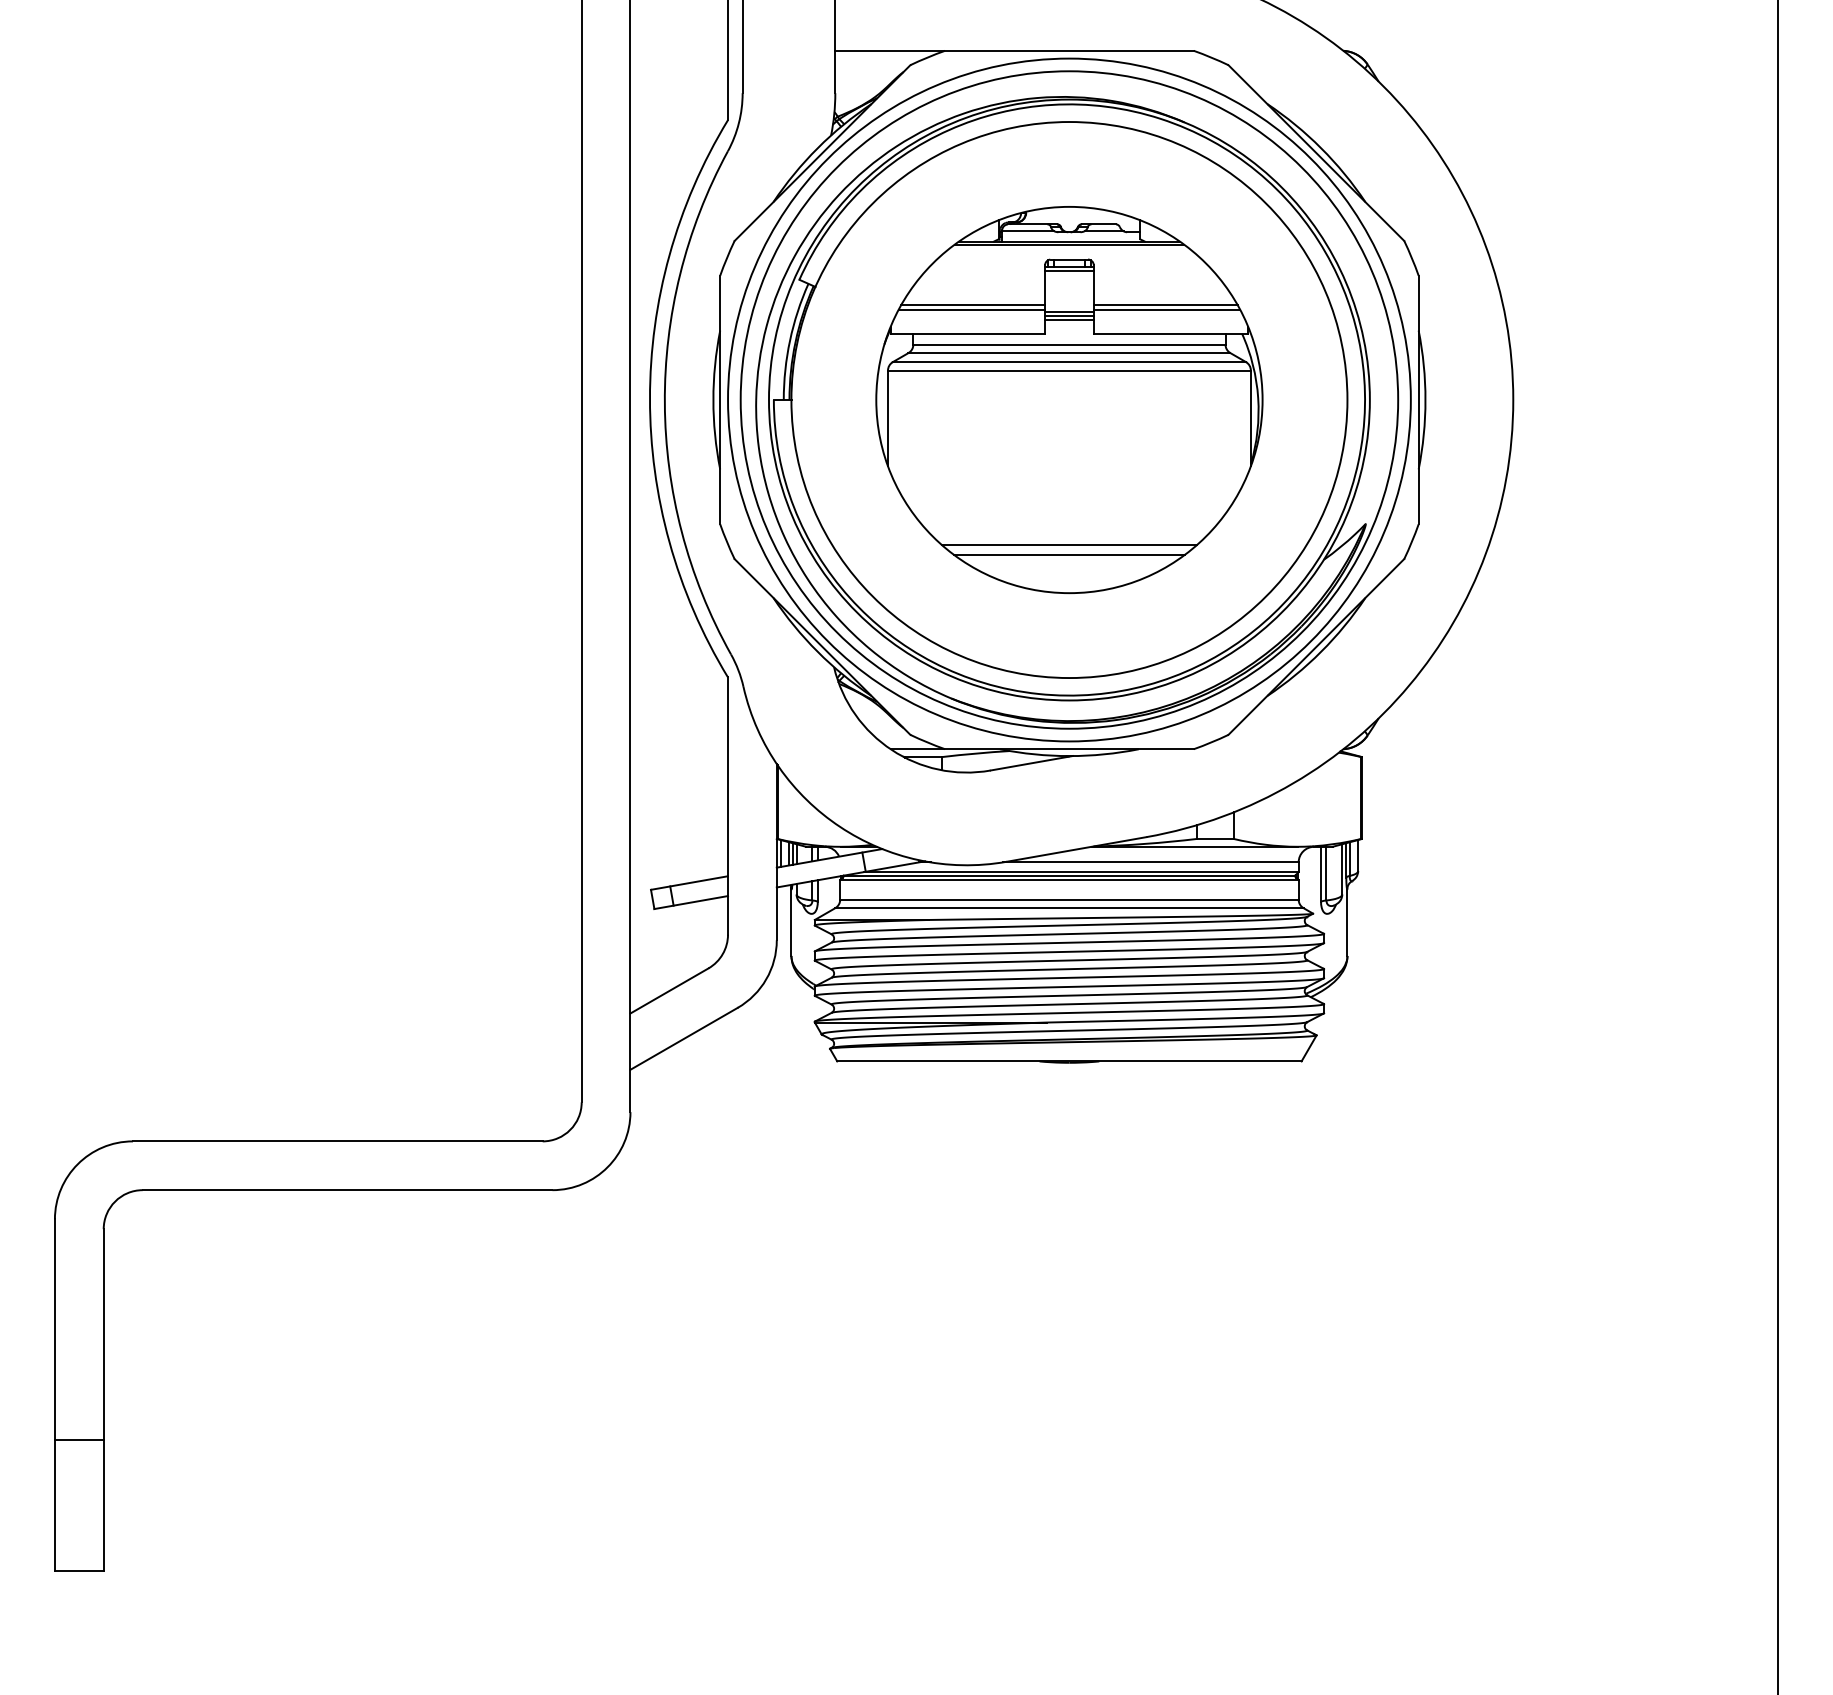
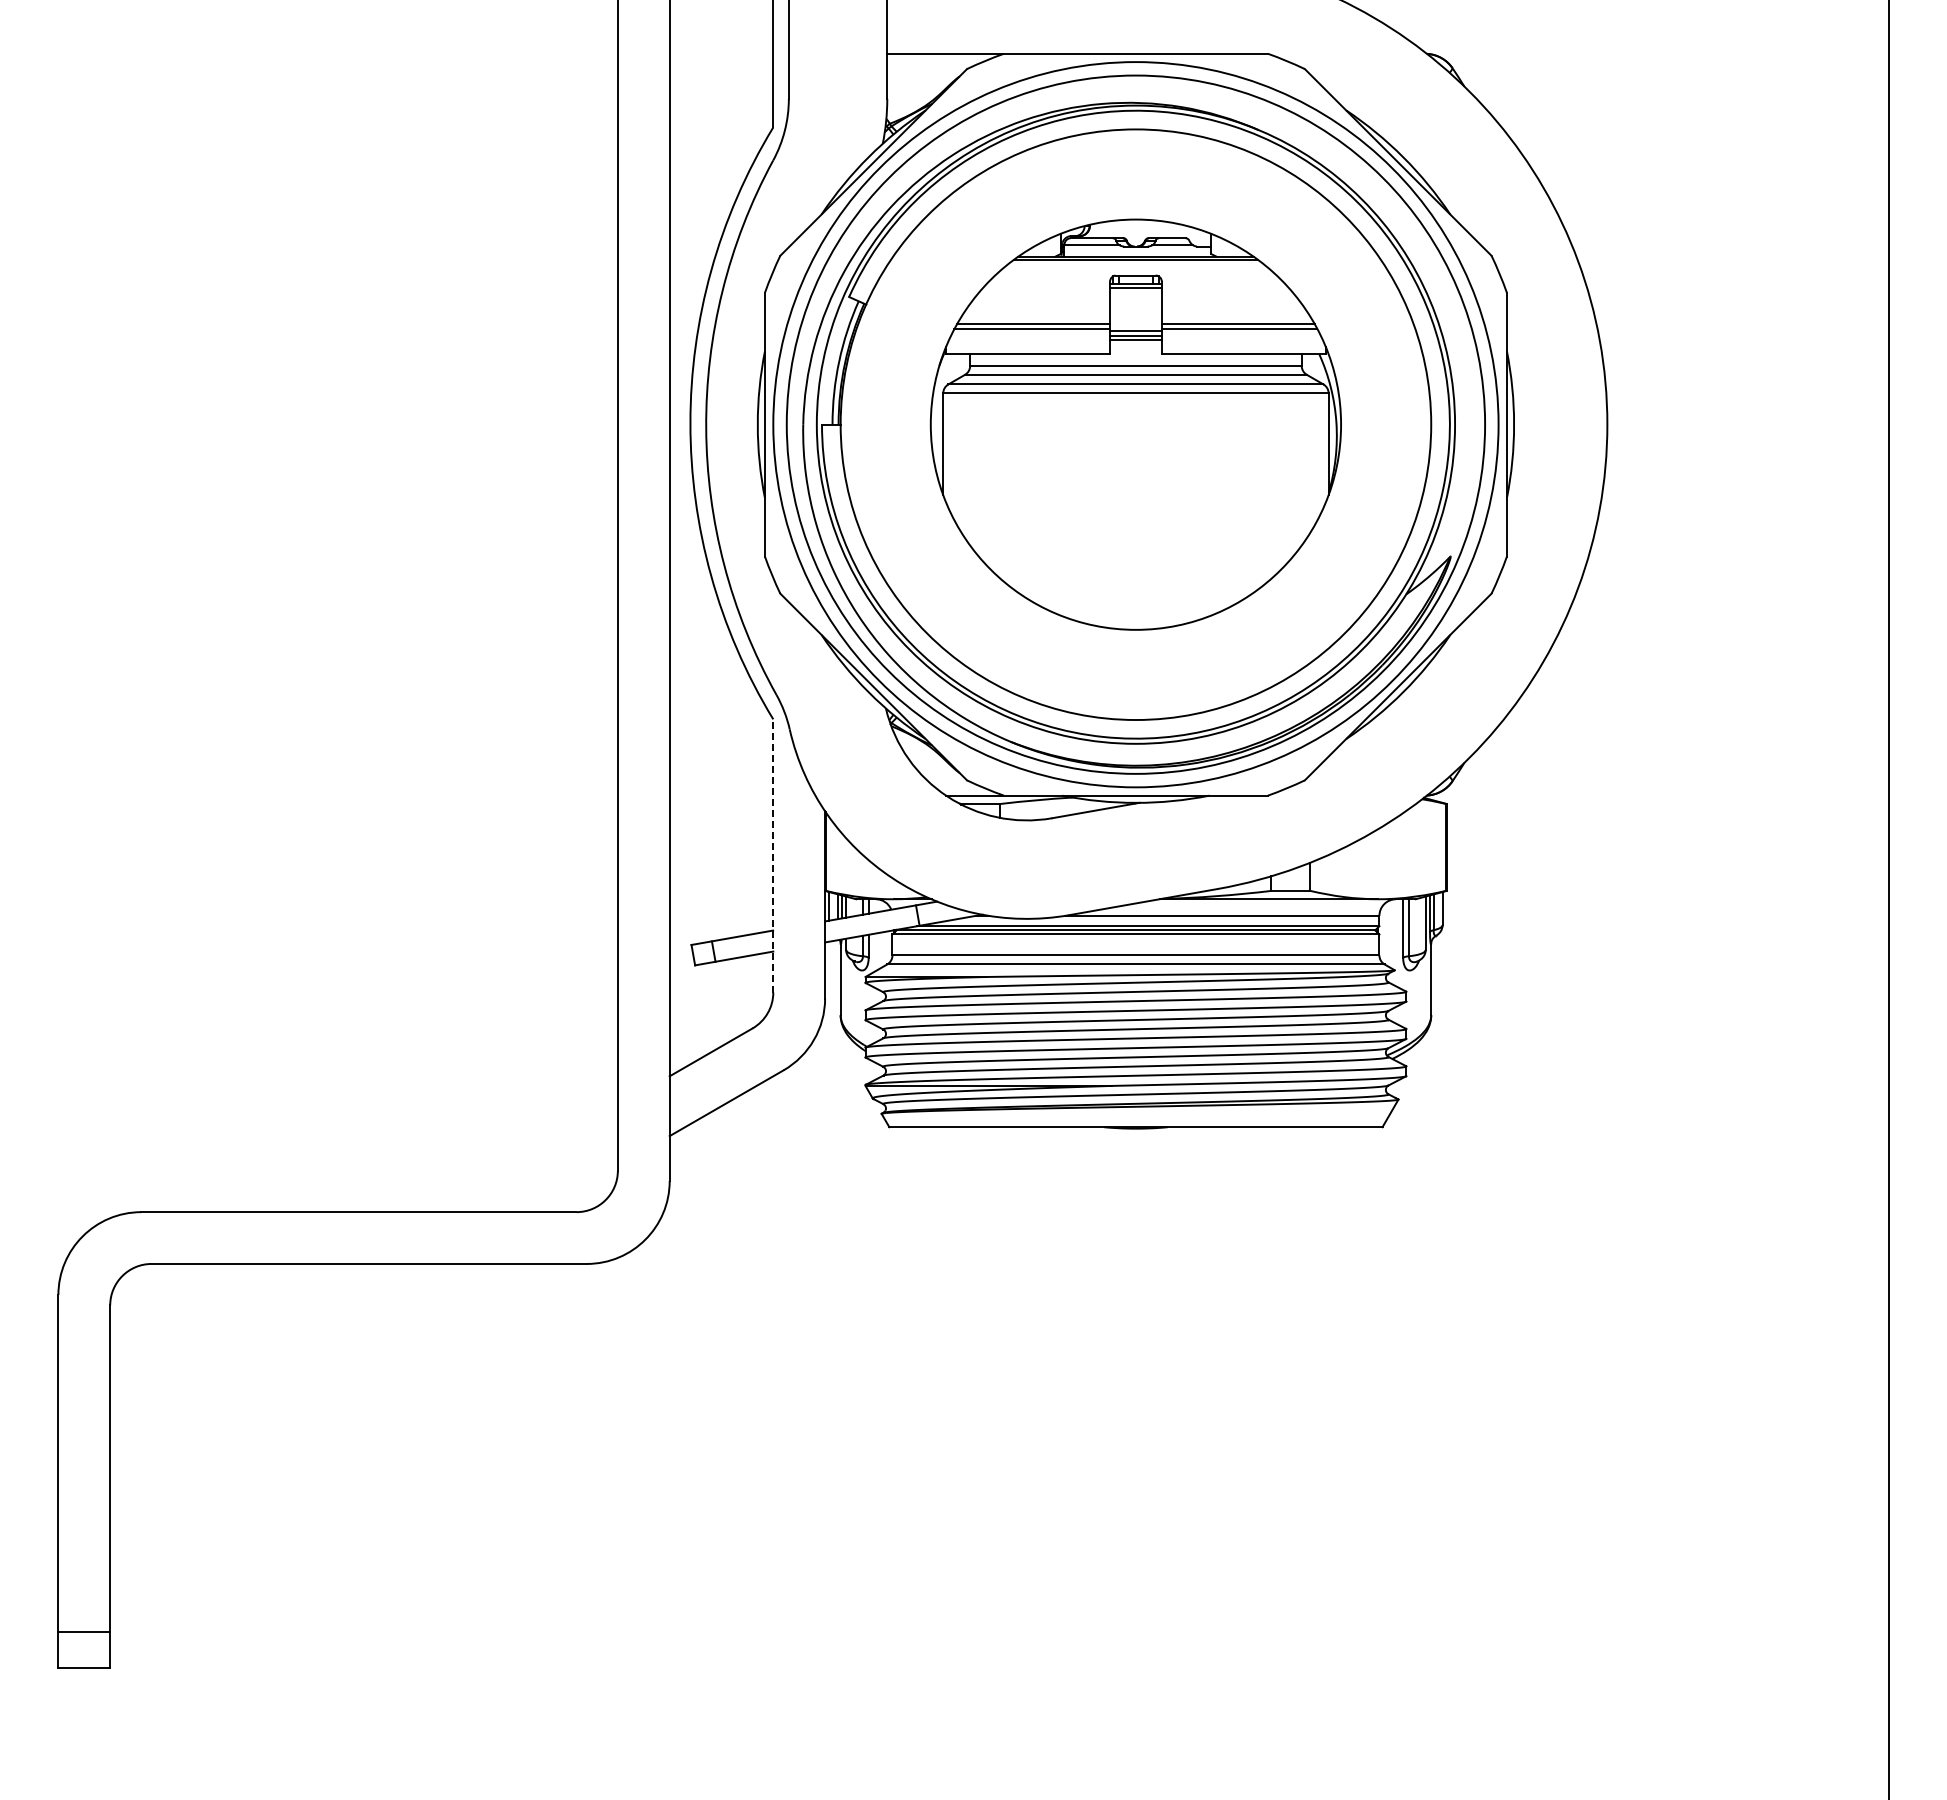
line: (1069, 544) -> (1135, 578), removed
line: (1069, 555) -> (1135, 589), removed
line: (728, 805) -> (773, 855), solid -> dashed
line: (79, 1440) -> (84, 1632), moved

